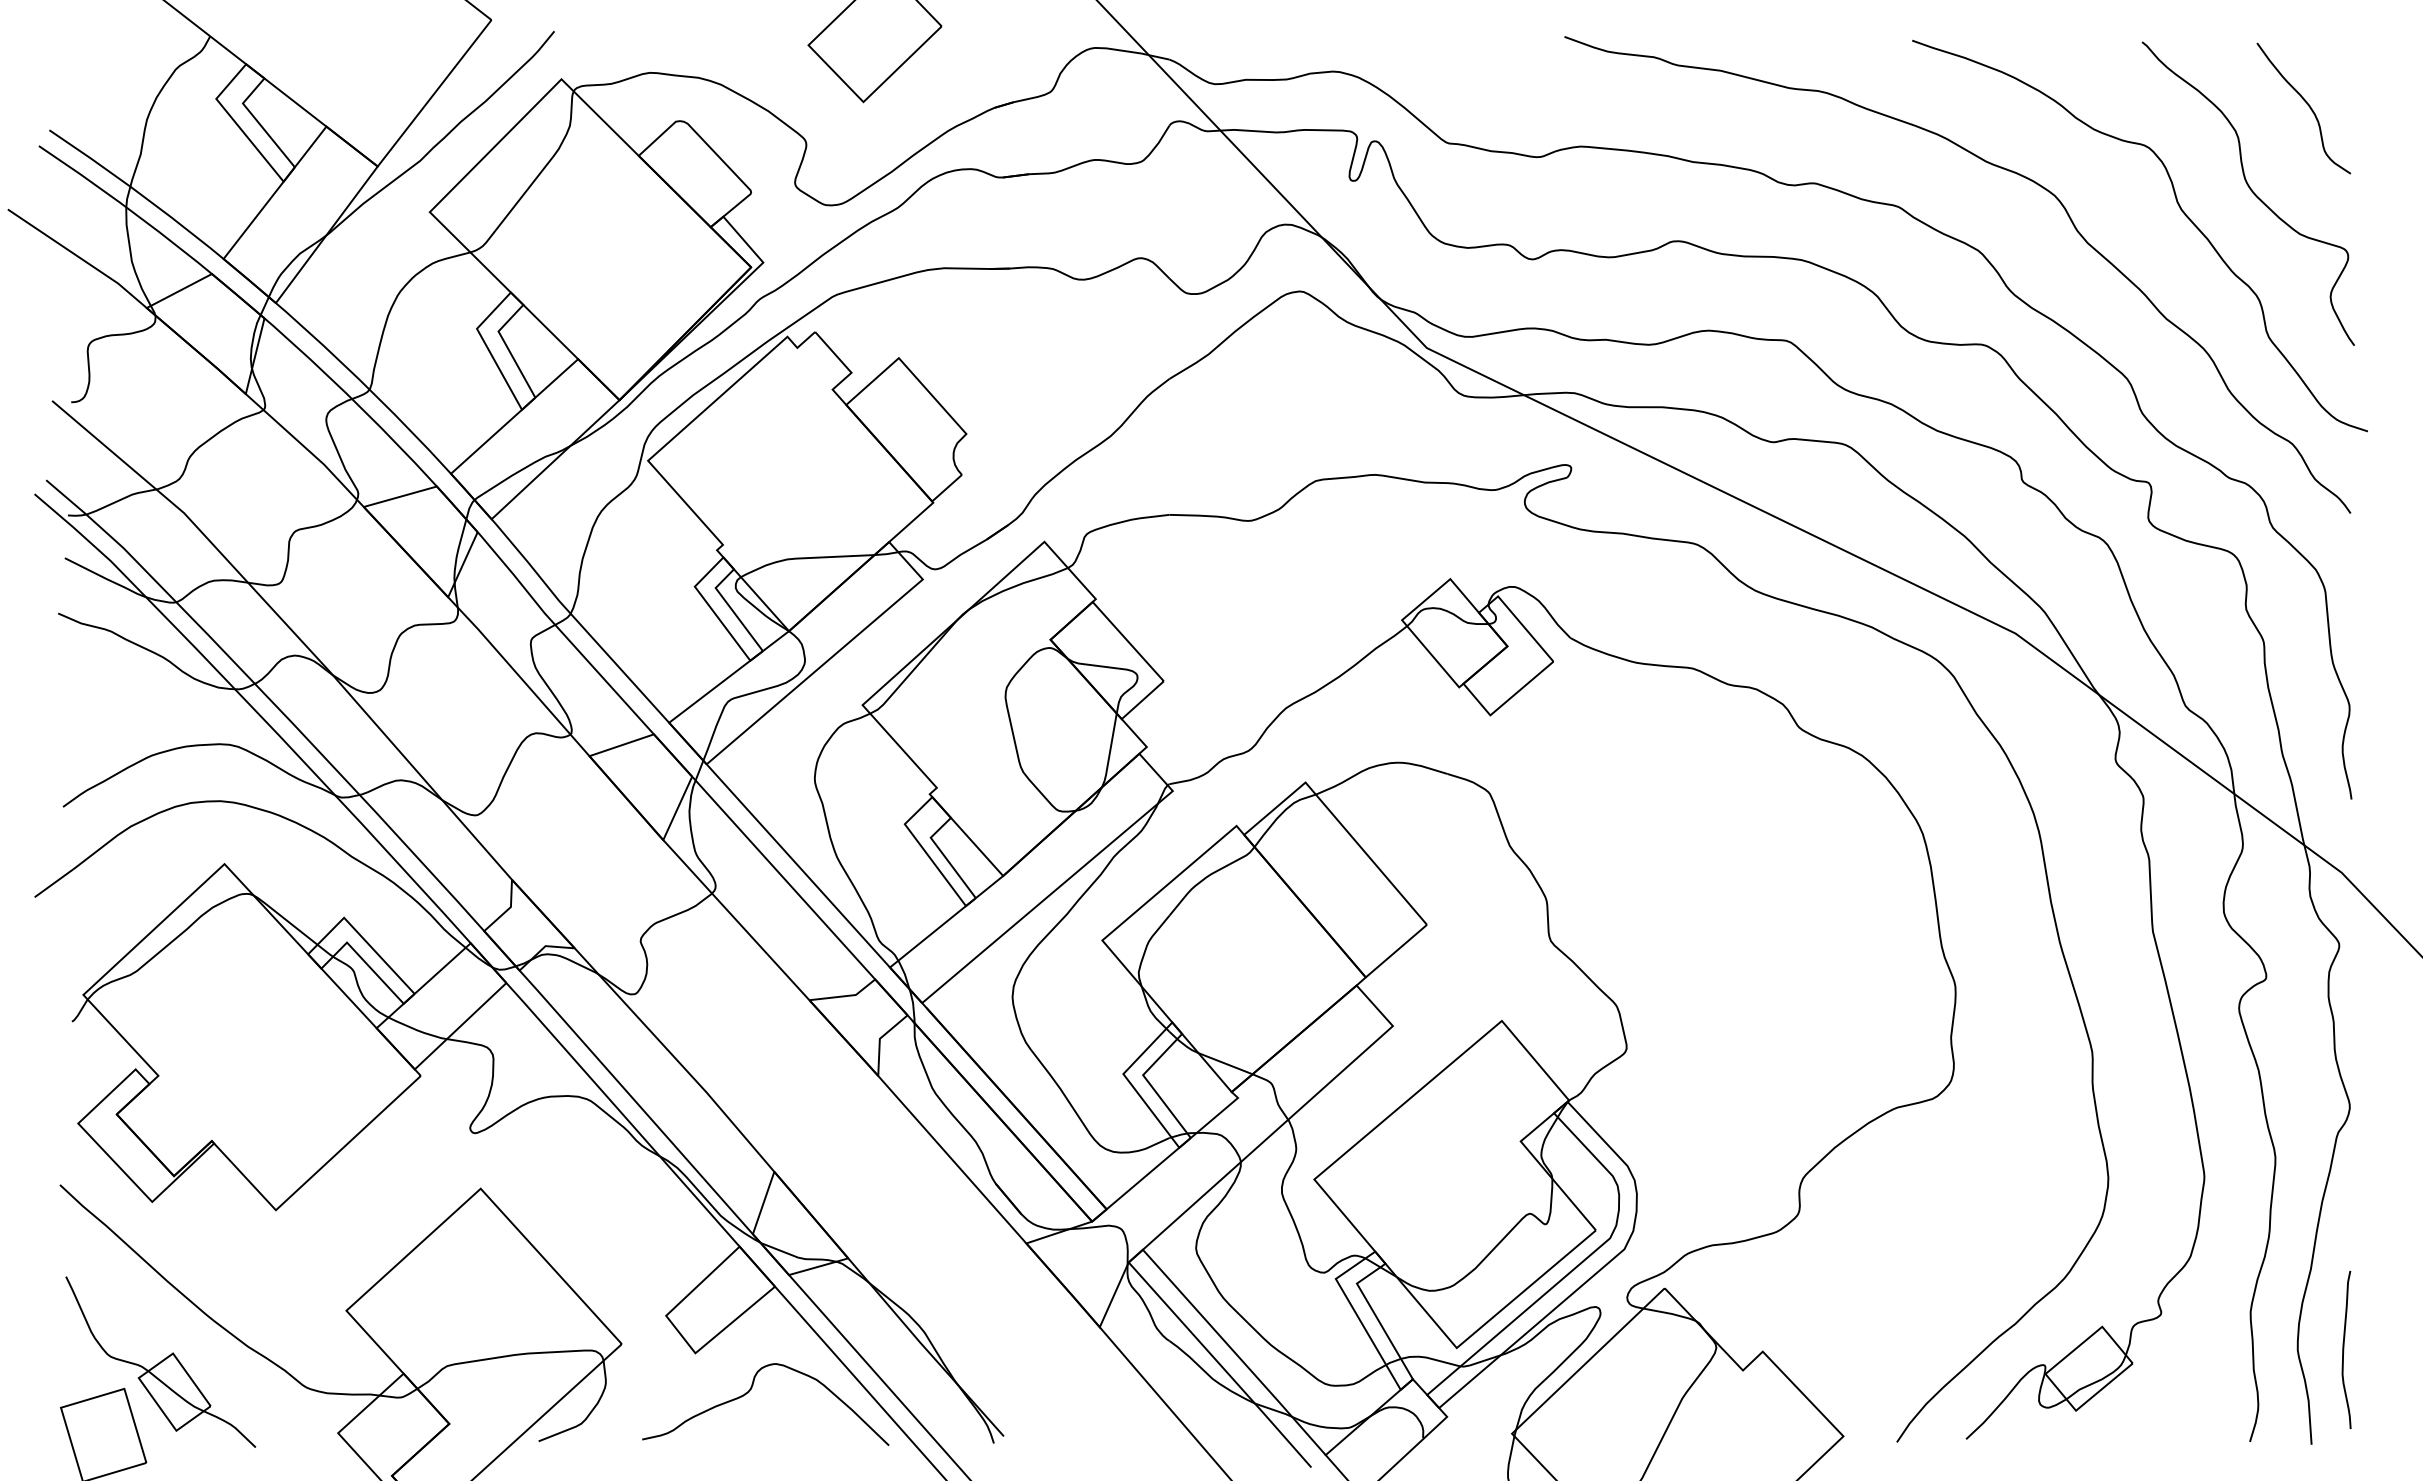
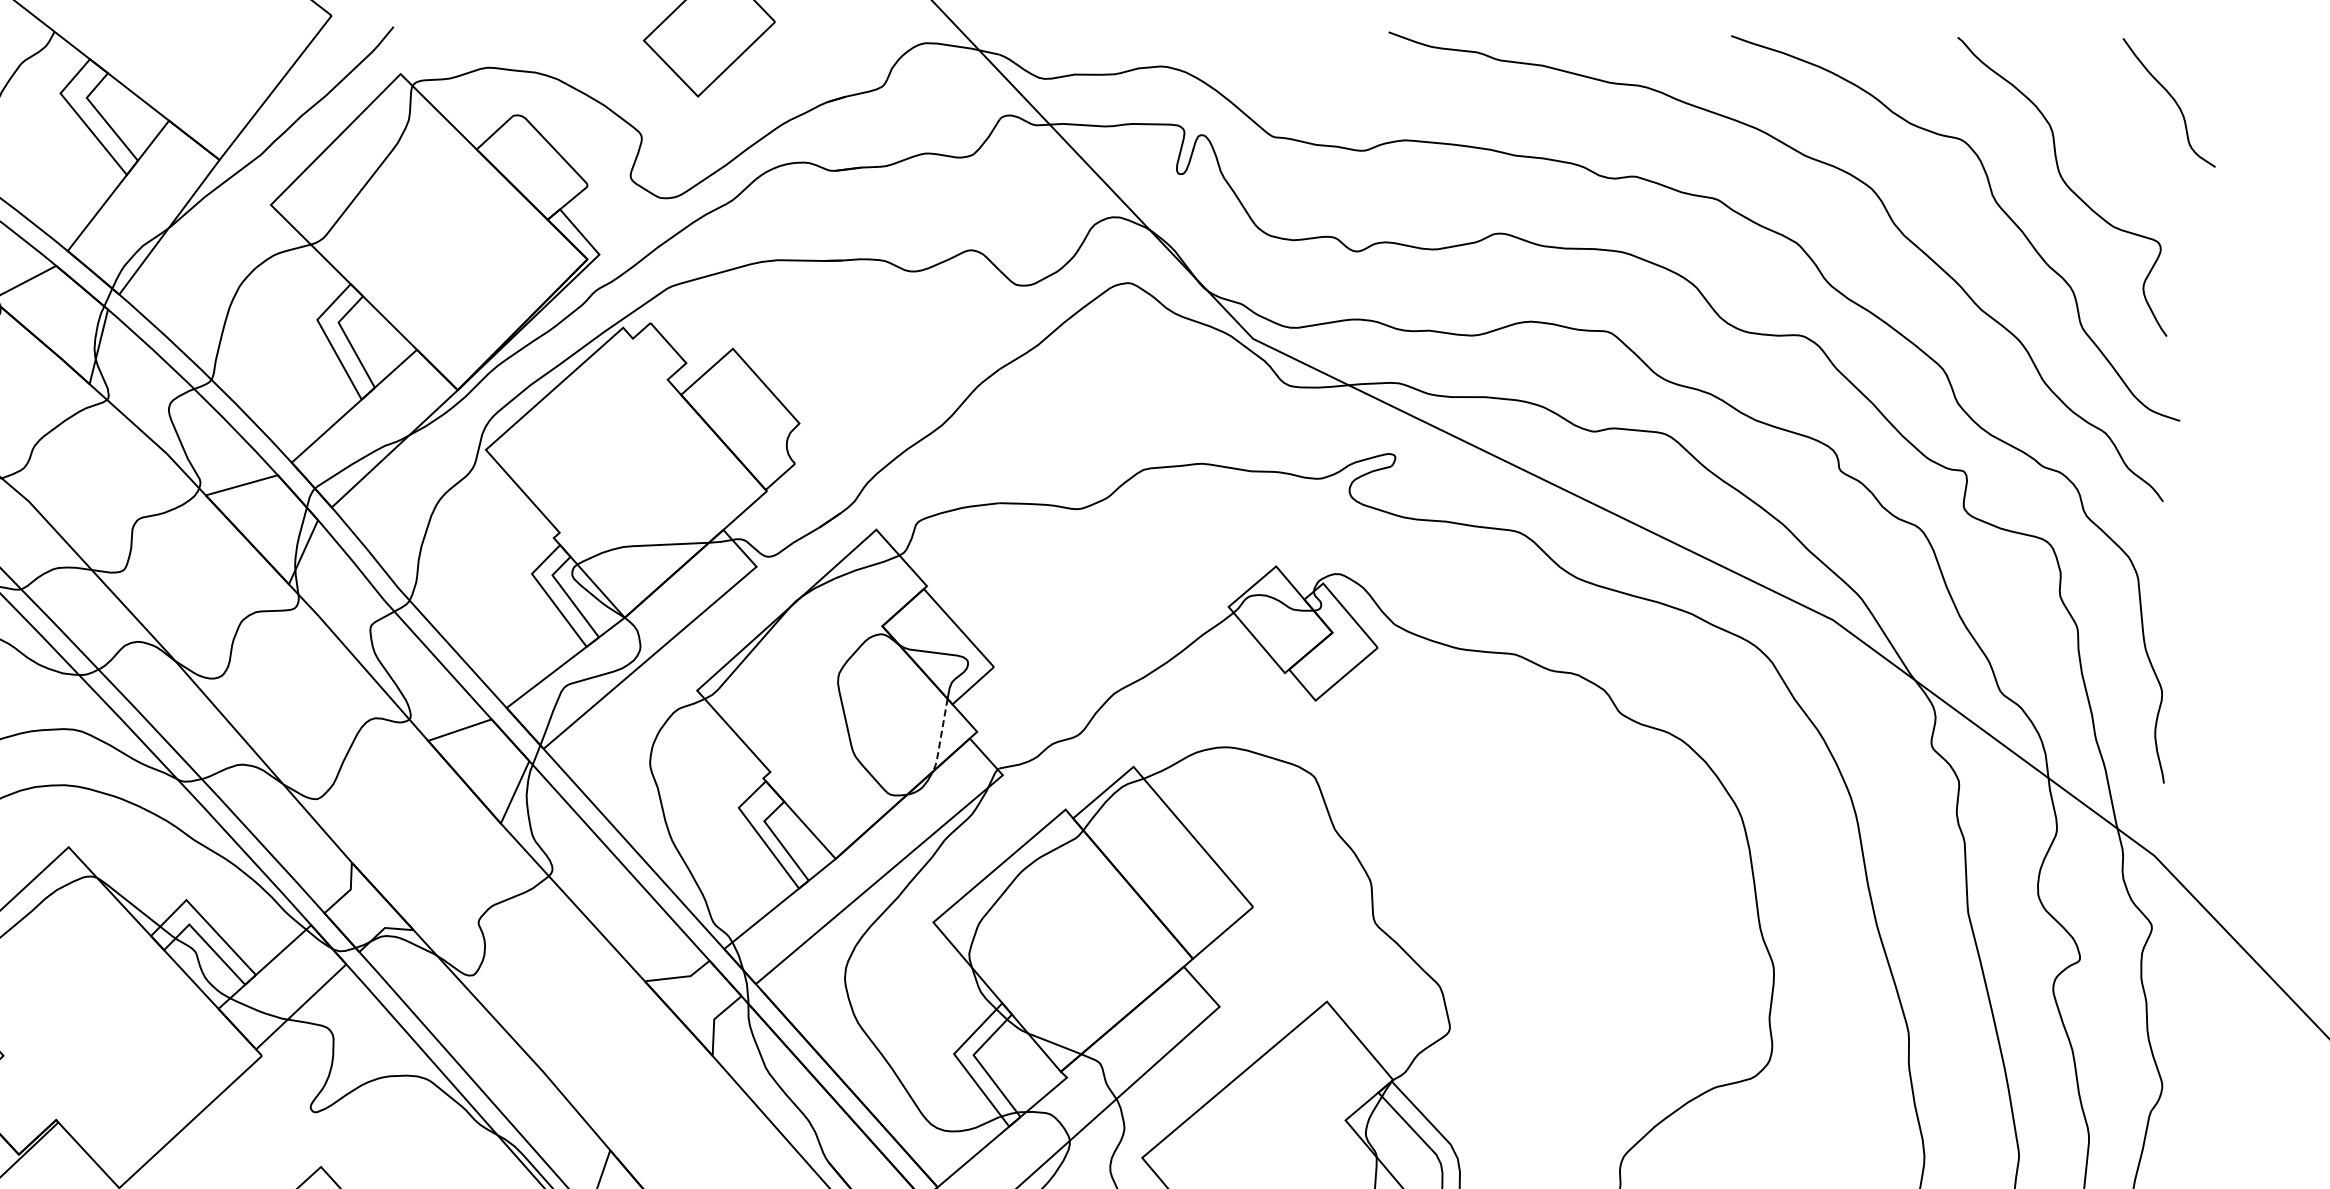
curve: (2307, 105) -> (2172, 99), moved
line: (1109, 752) -> (940, 737), solid -> dashed

